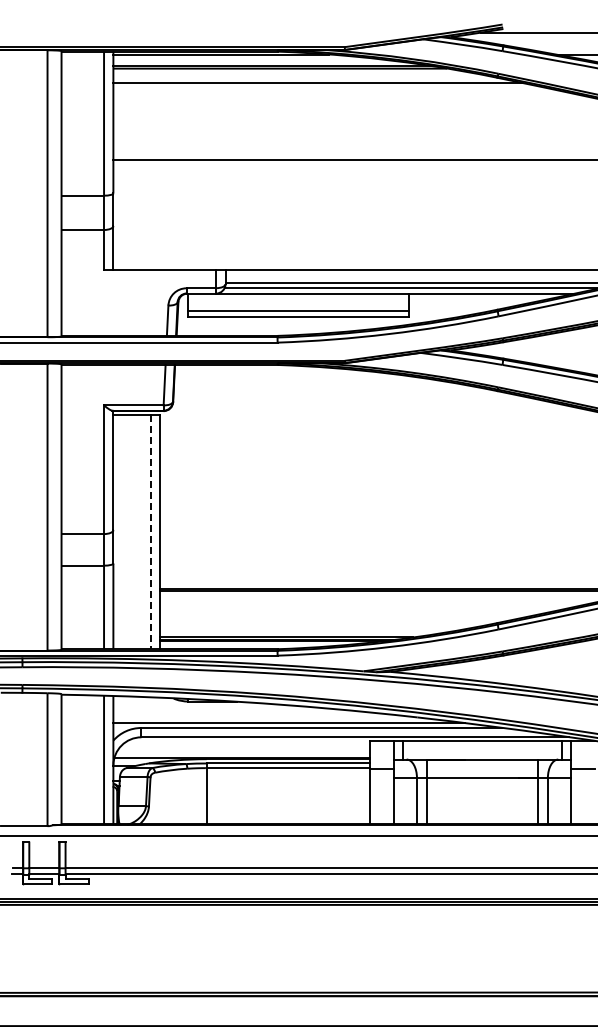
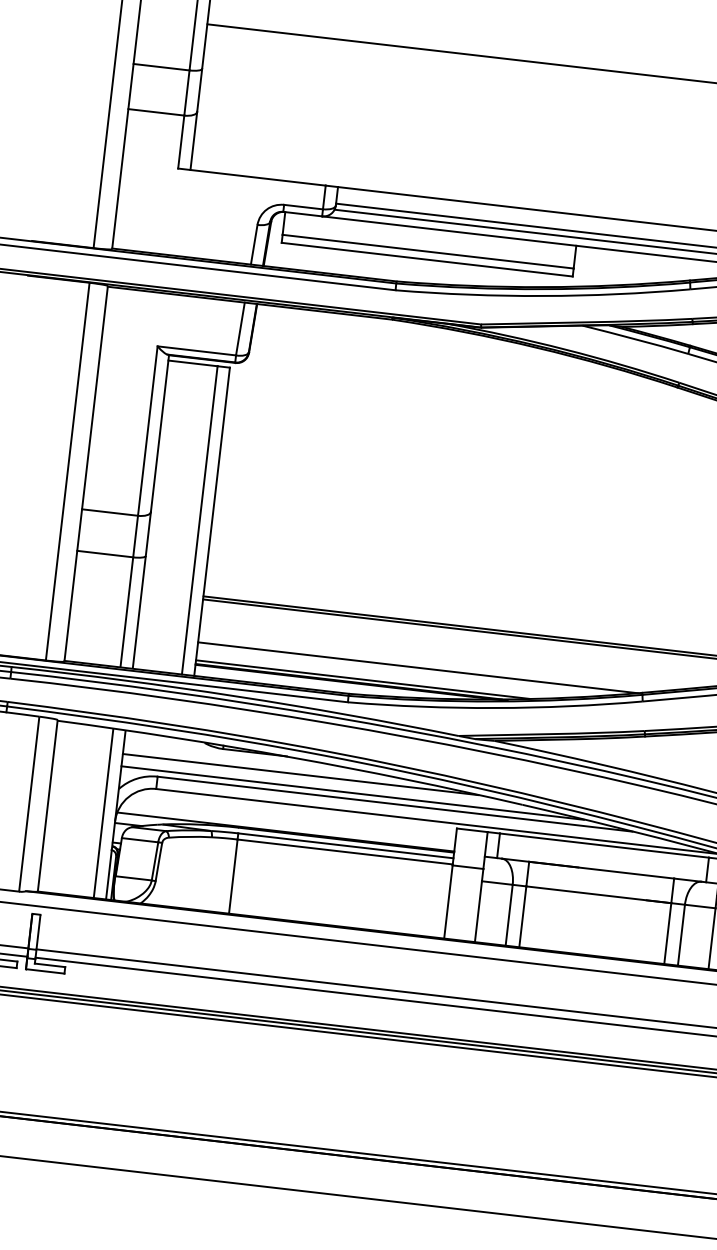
line: (150, 532) -> (199, 520), dashed -> solid
line: (327, 623) -> (418, 667), added
line: (248, 713) -> (300, 773), added

